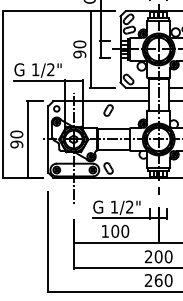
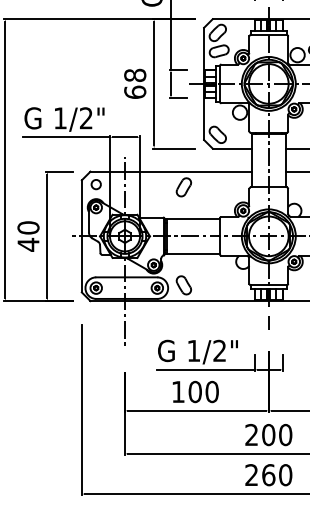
text: (79, 49) -> (134, 83), 90 -> 68
text: (16, 144) -> (28, 244), 90 -> 40

